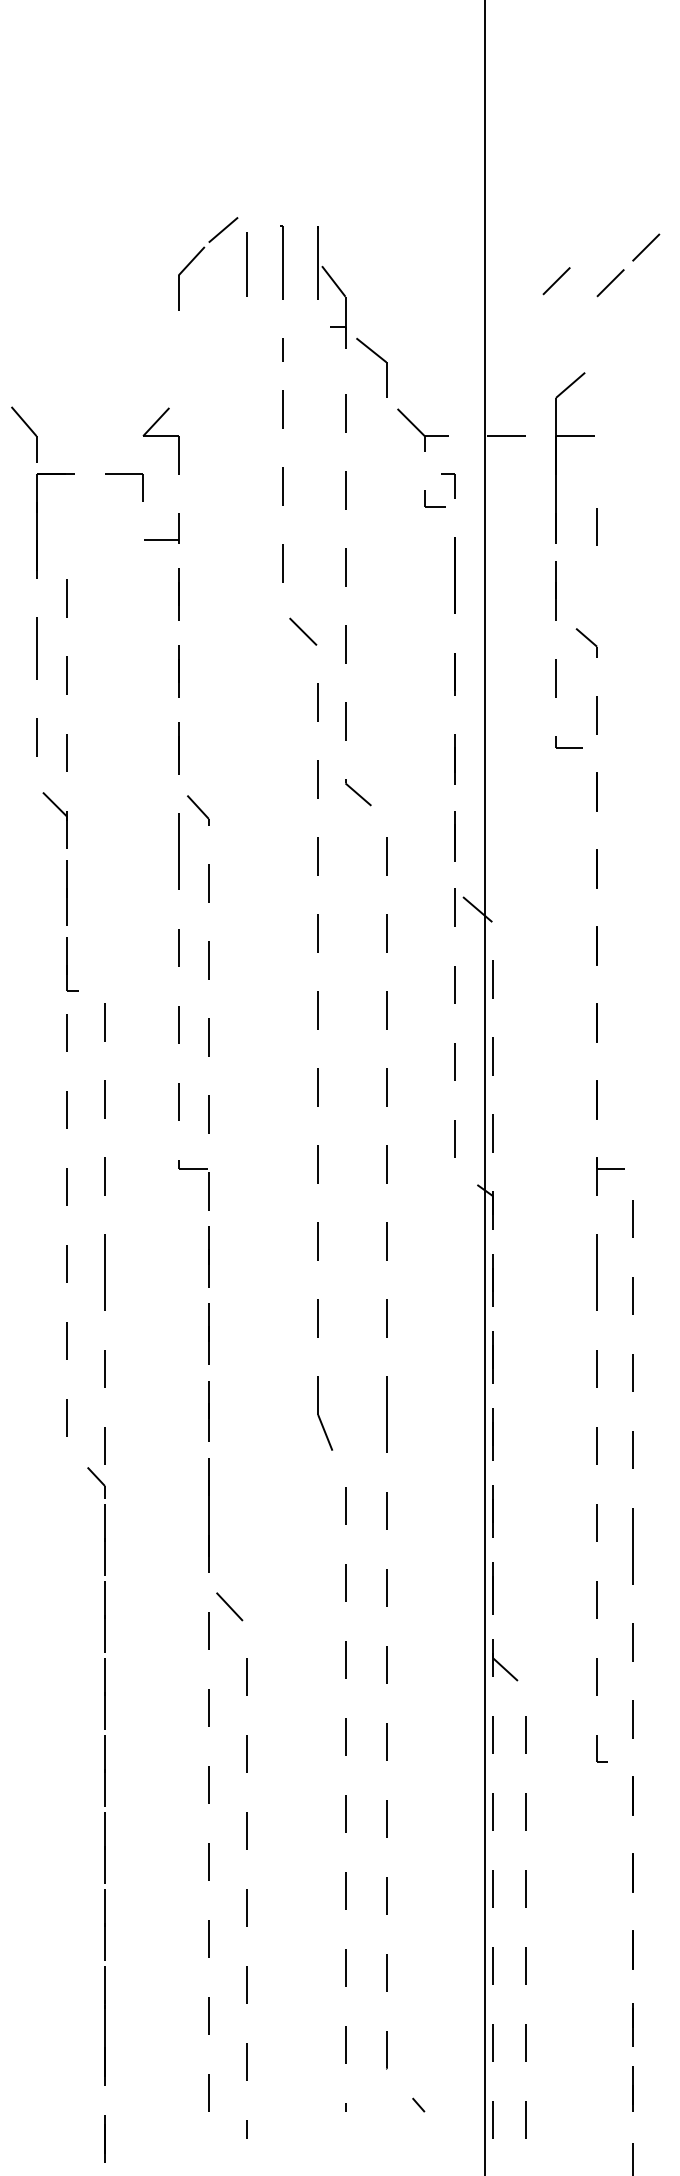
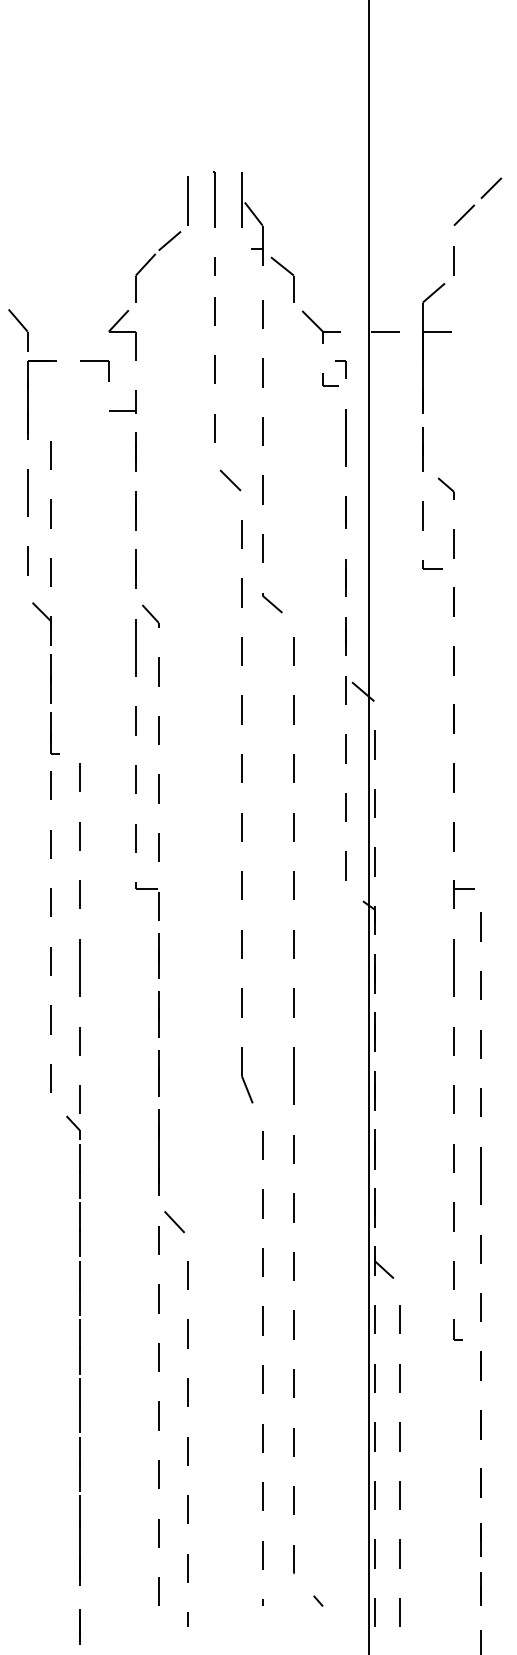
part: (199, 254) -> (151, 259), moved
line: (556, 281) -> (423, 214), removed
line: (596, 526) -> (453, 260), moved

